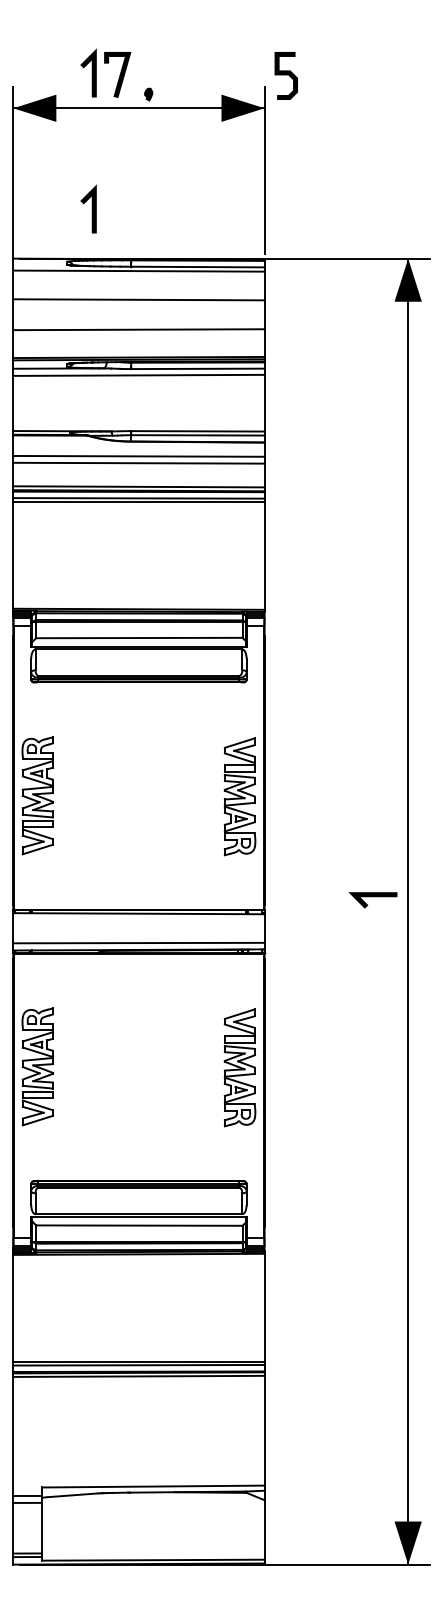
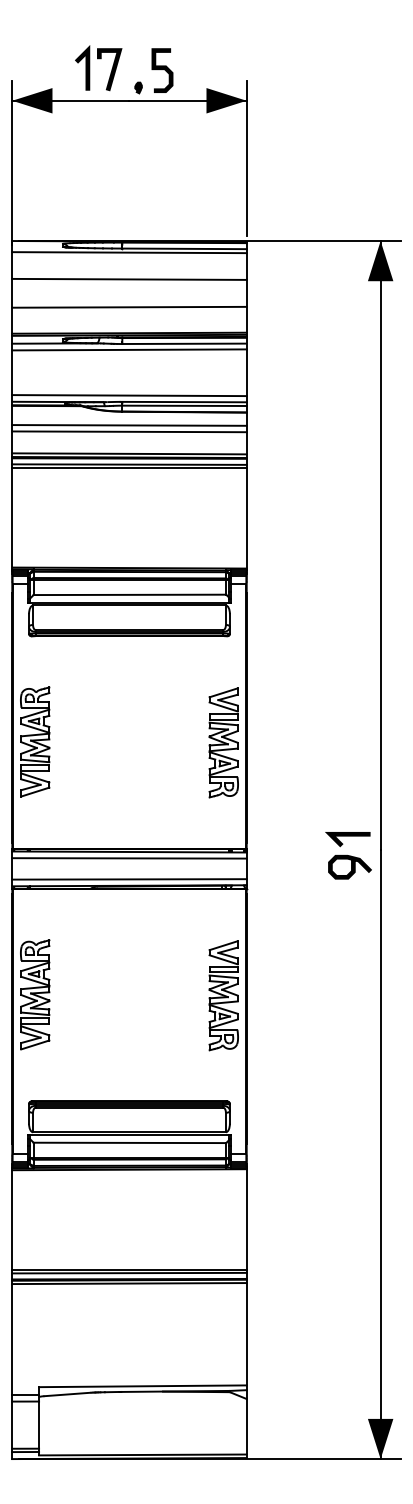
curve: (285, 75) -> (161, 70), moved
line: (91, 208) -> (85, 194), removed
line: (138, 423) -> (129, 394), added
line: (138, 920) -> (129, 858), added
curve: (376, 929) -> (351, 866), added

